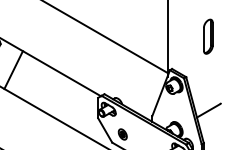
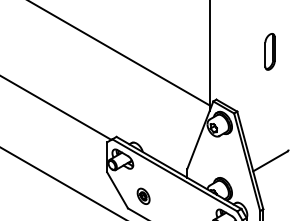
part: (208, 36) -> (270, 51), size x0.71

